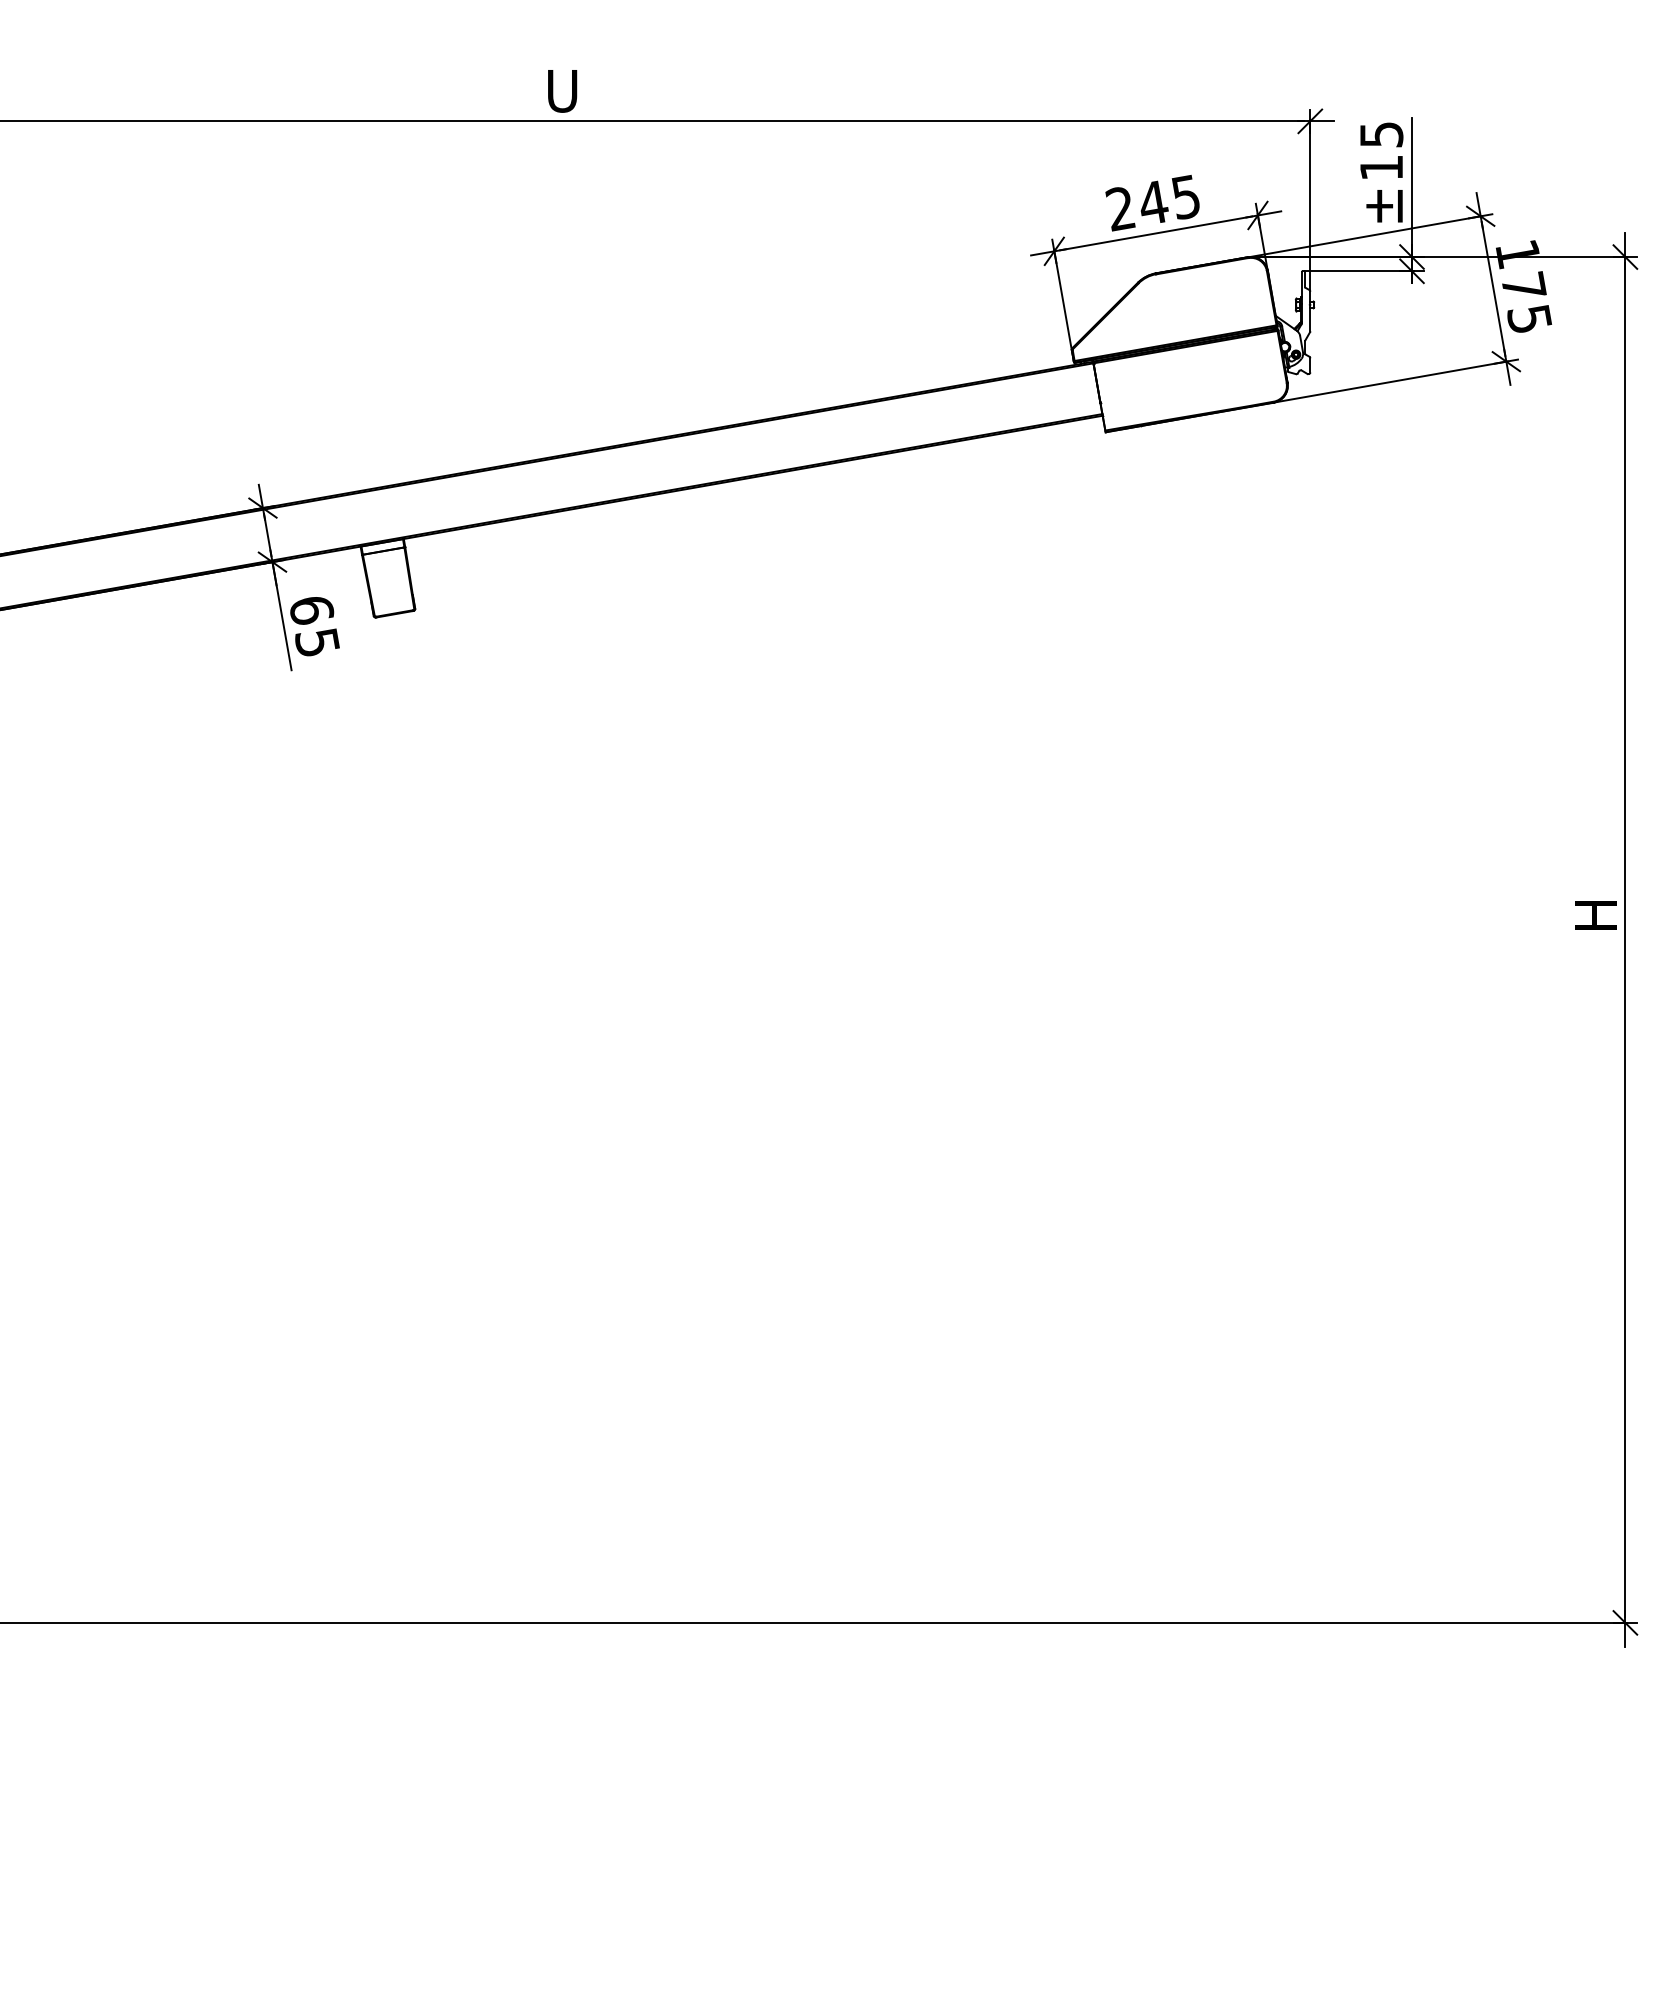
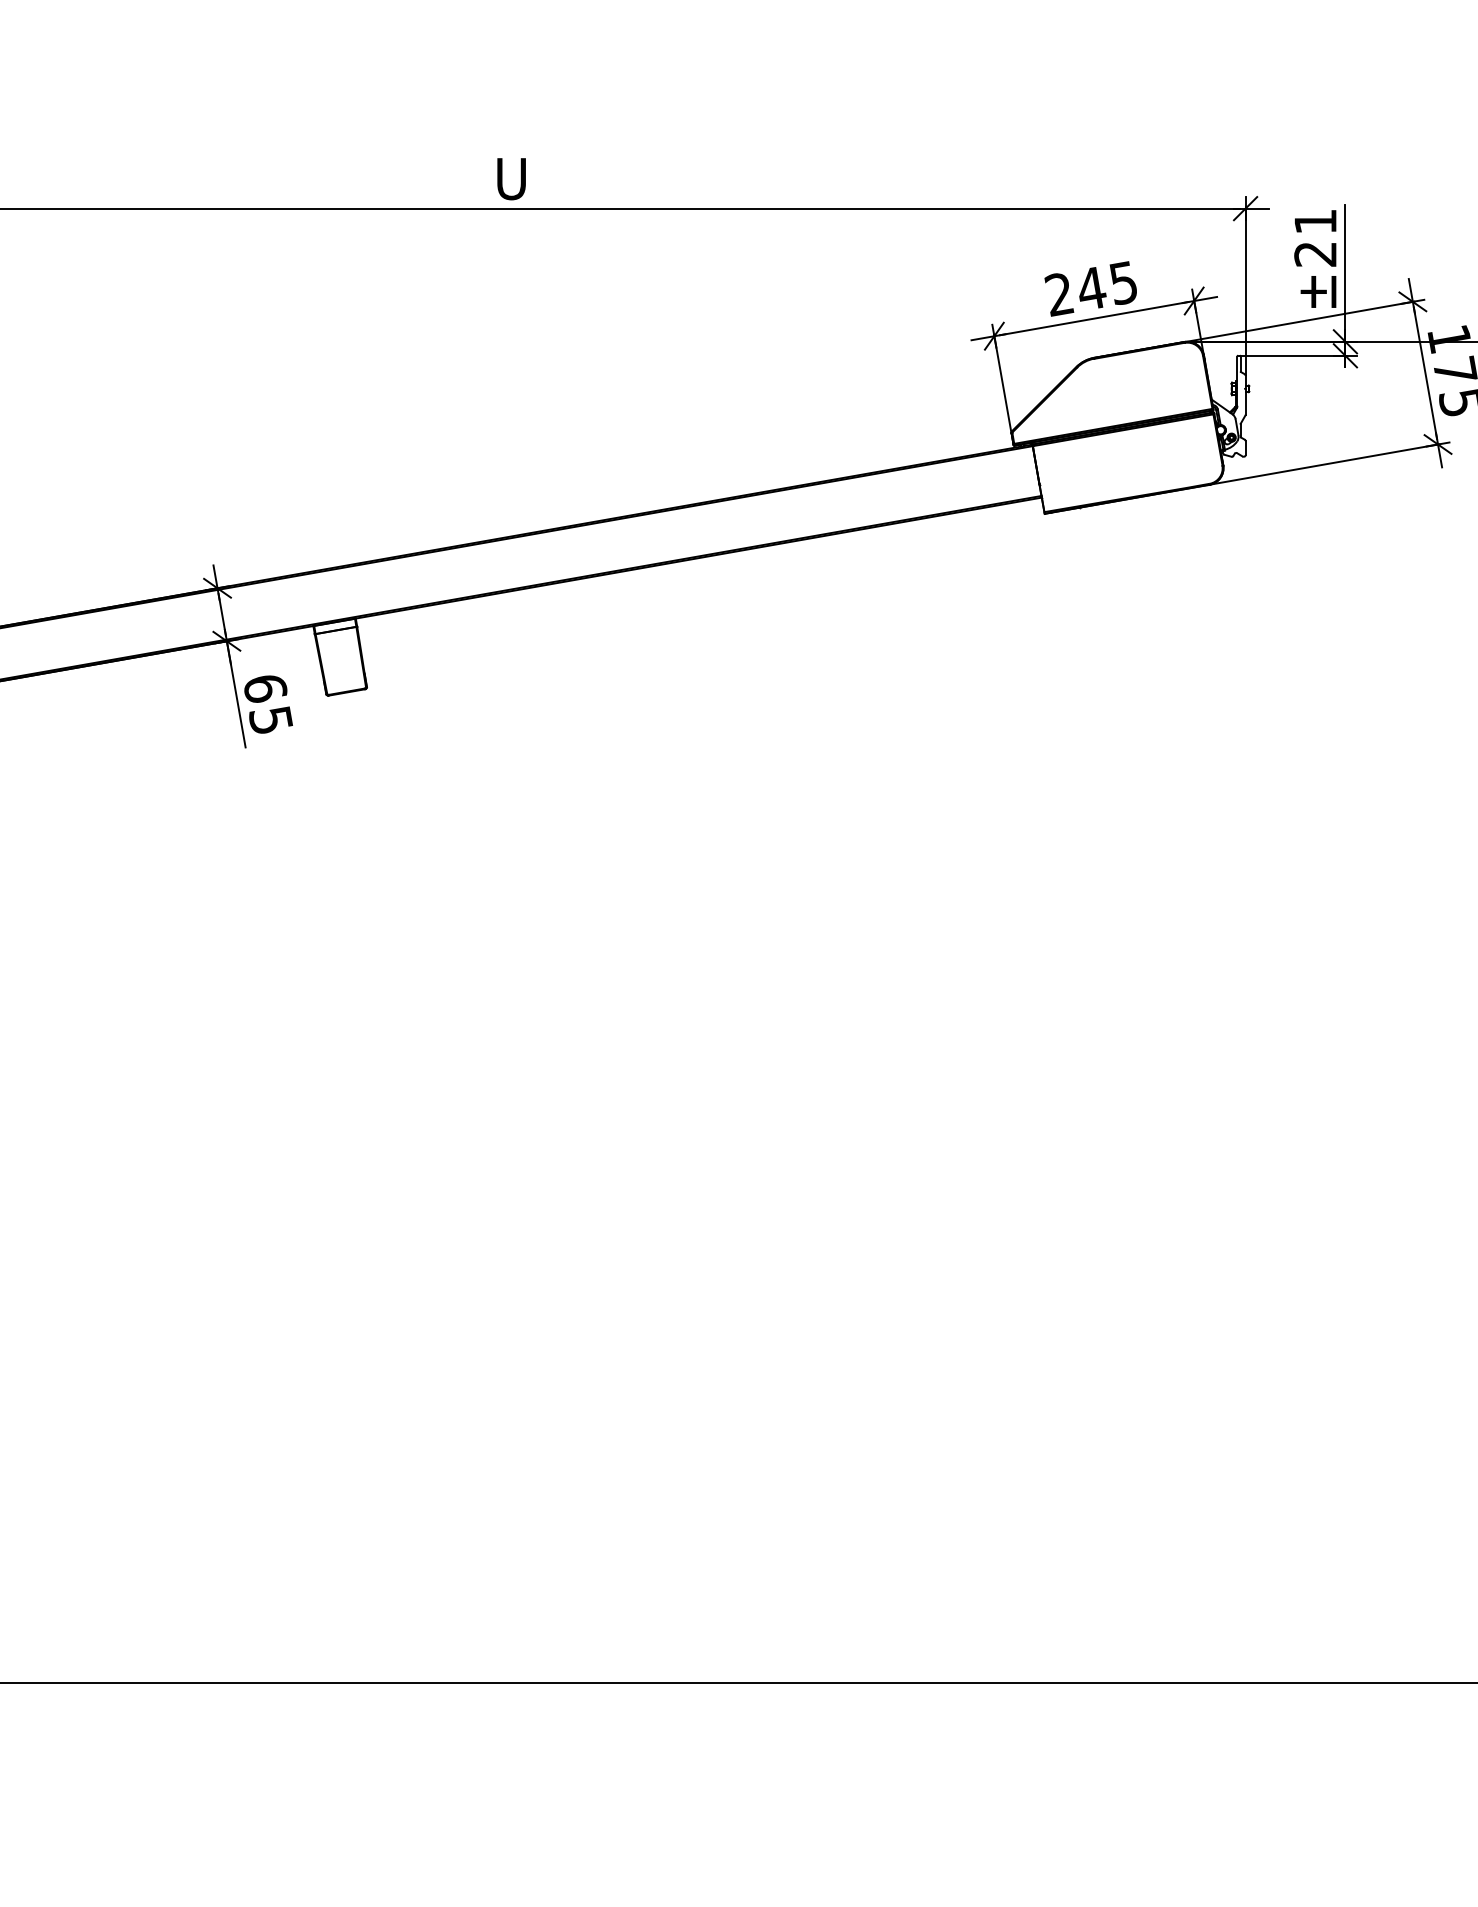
text: (1381, 151) -> (1315, 238), ±15 -> ±21

